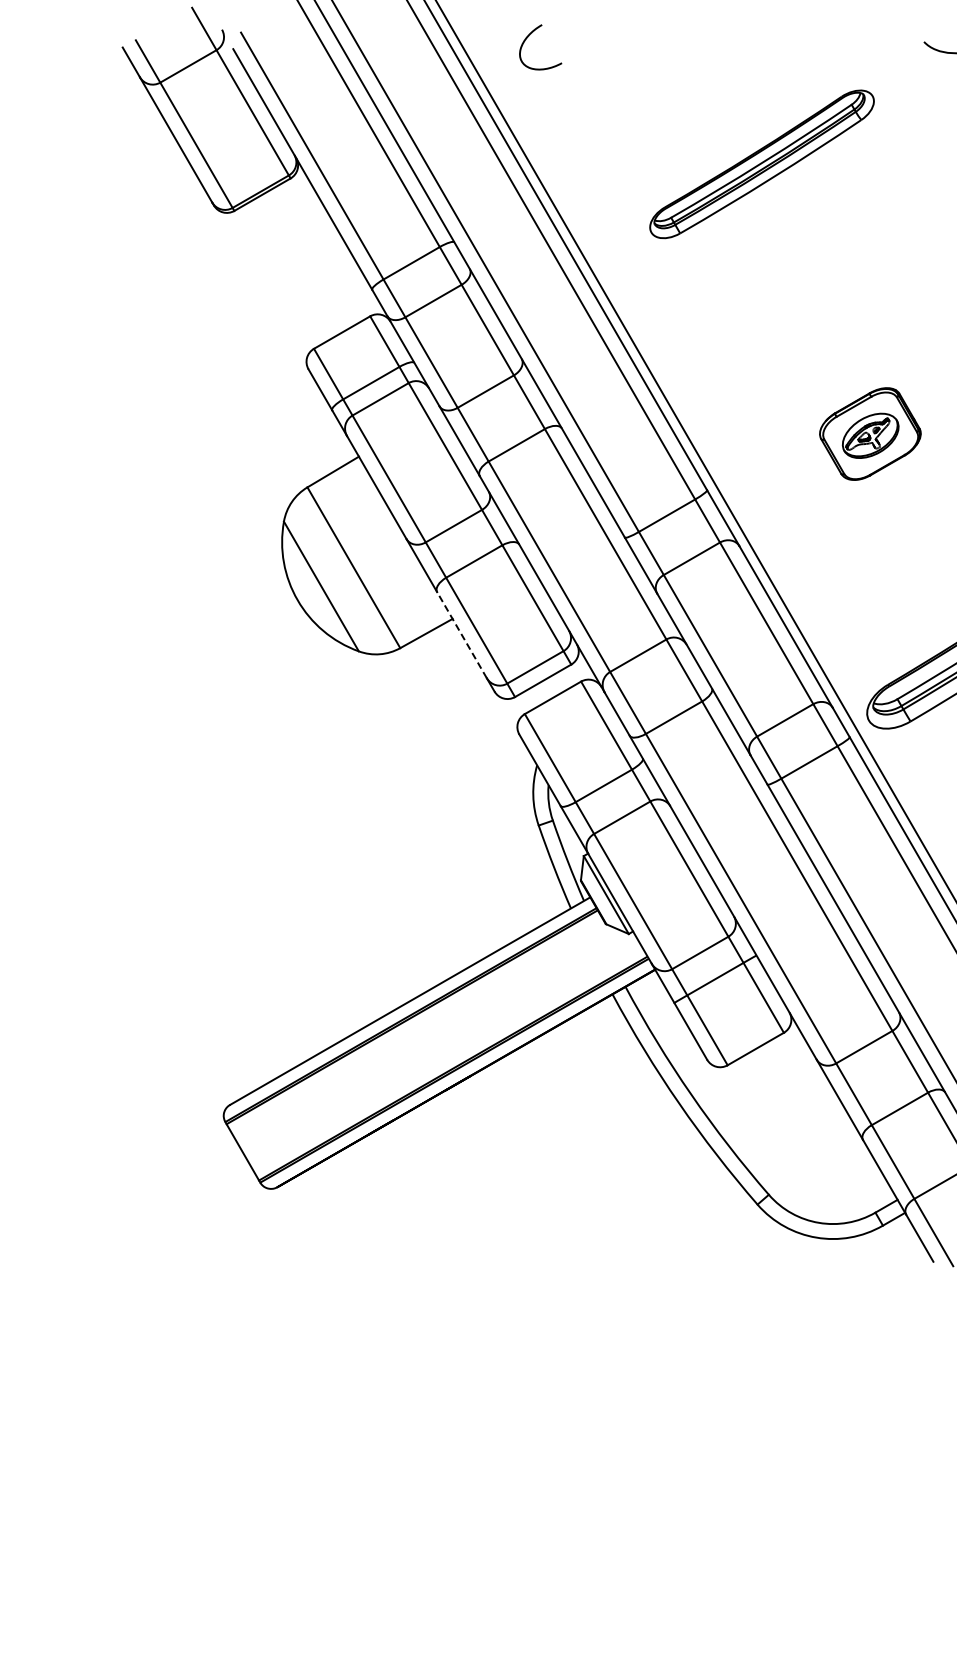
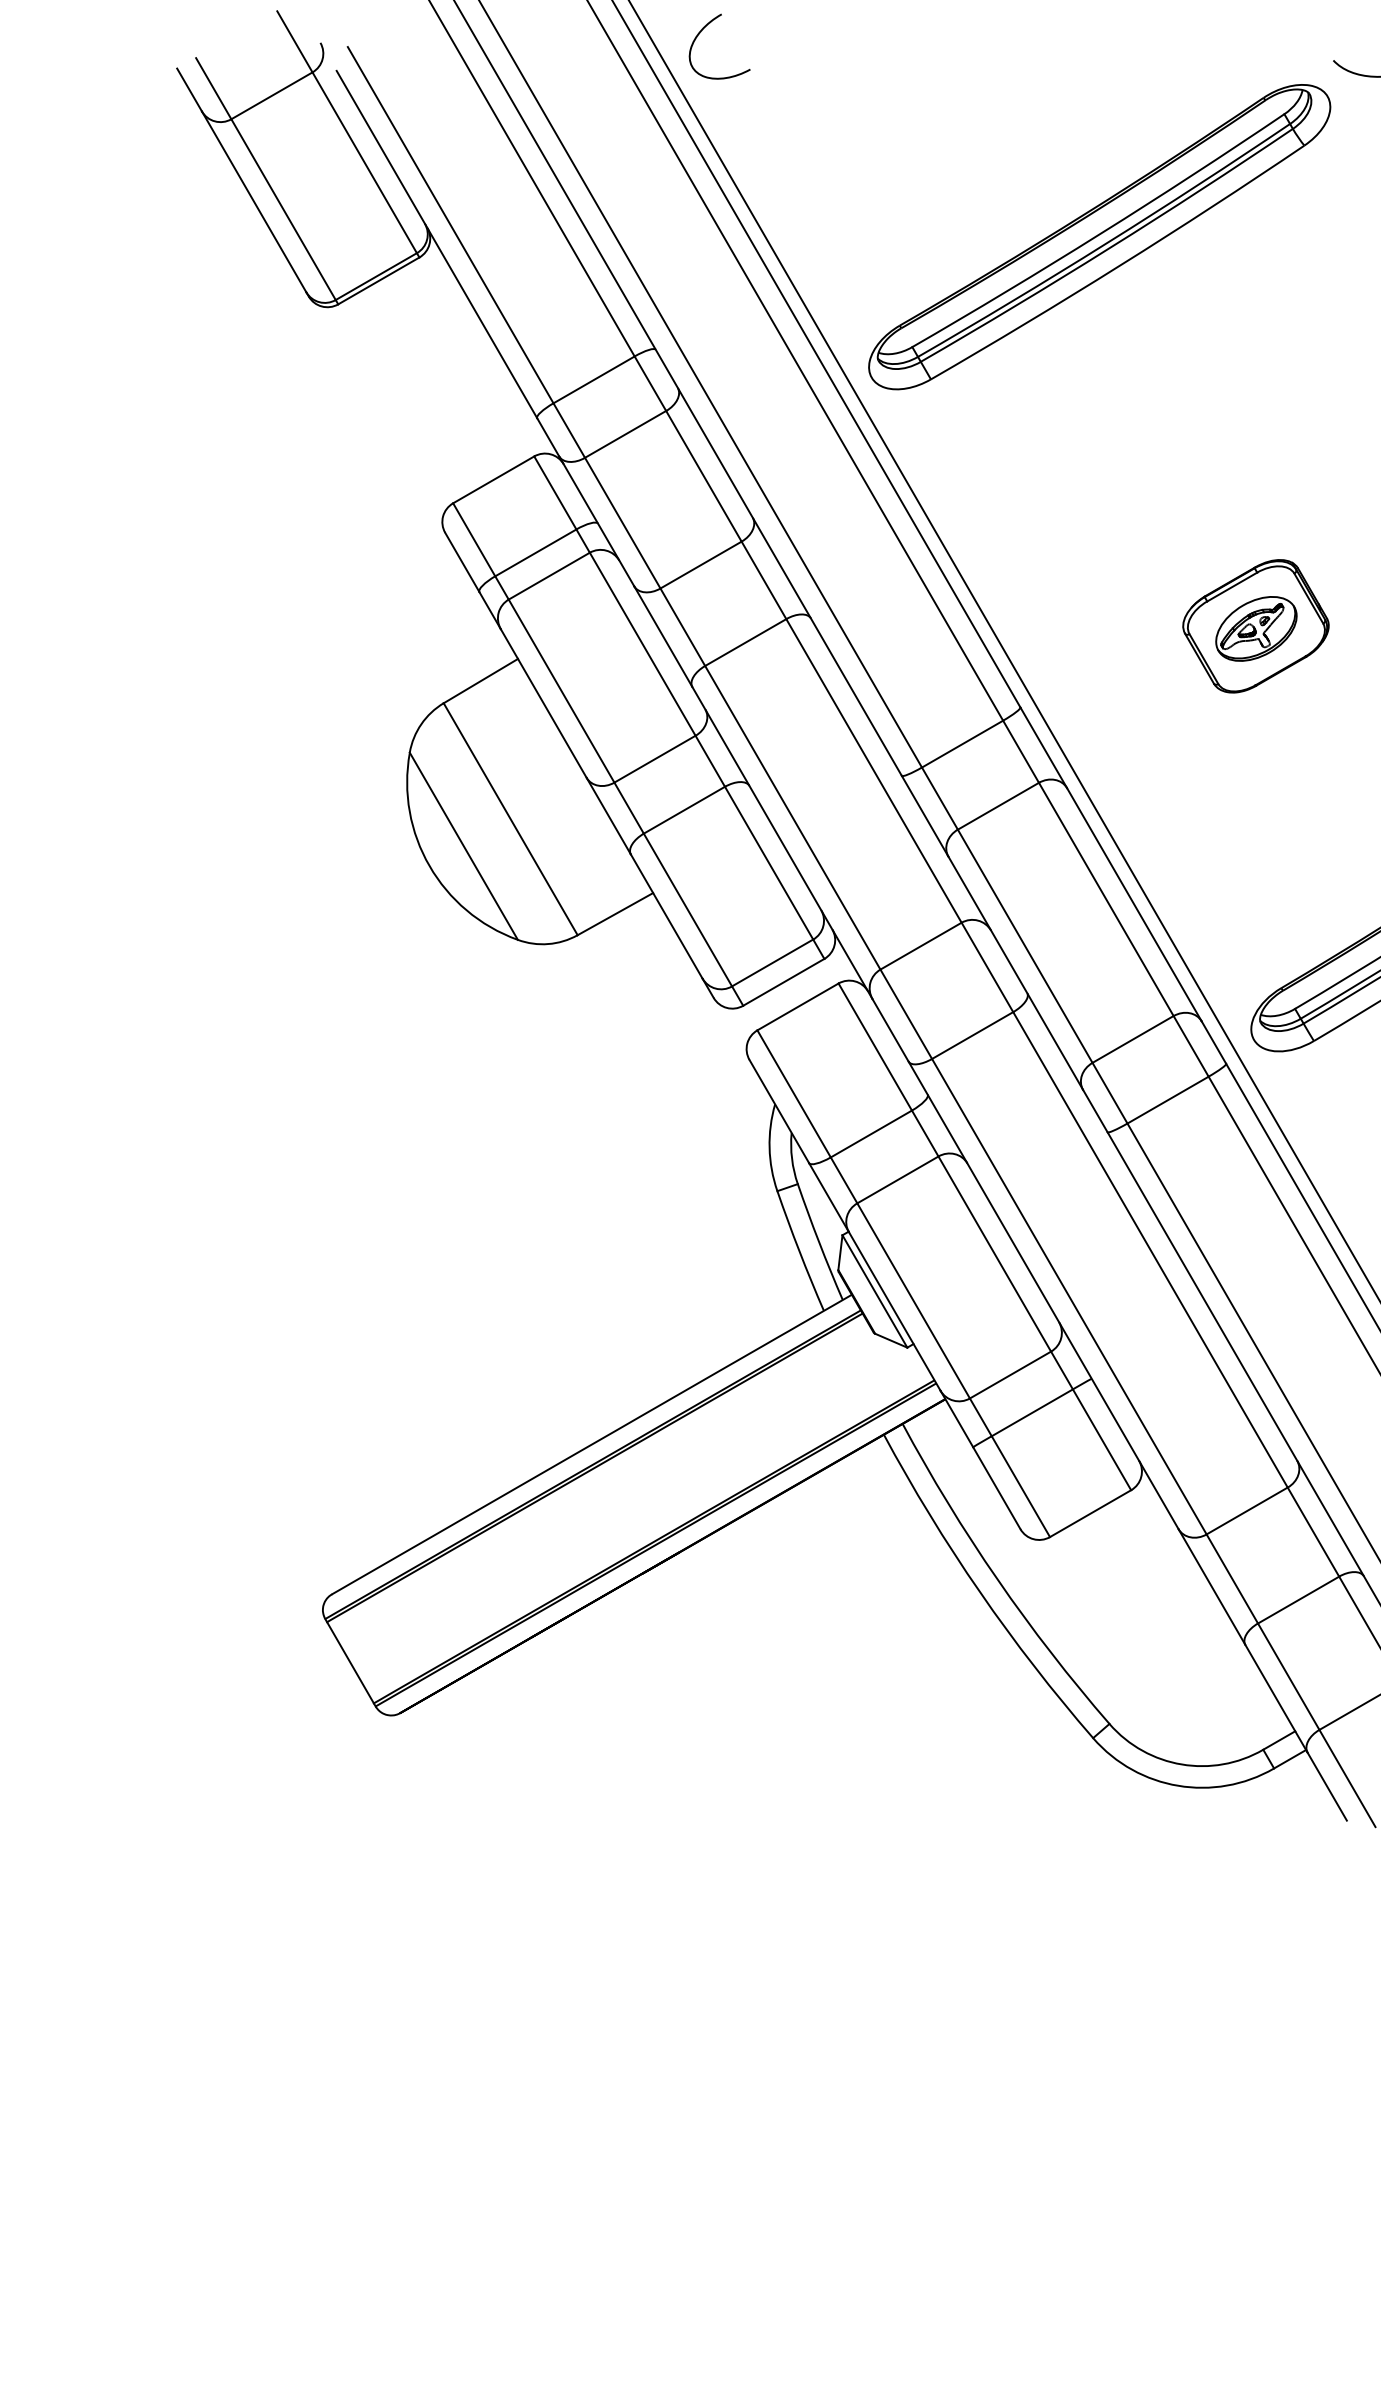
curve: (529, 36) -> (703, 31), moved
part: (761, 164) -> (1098, 237), size x1.43
line: (461, 635) -> (665, 916), dashed -> solid

